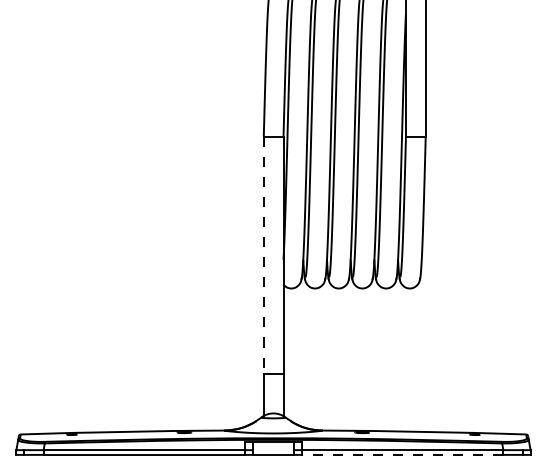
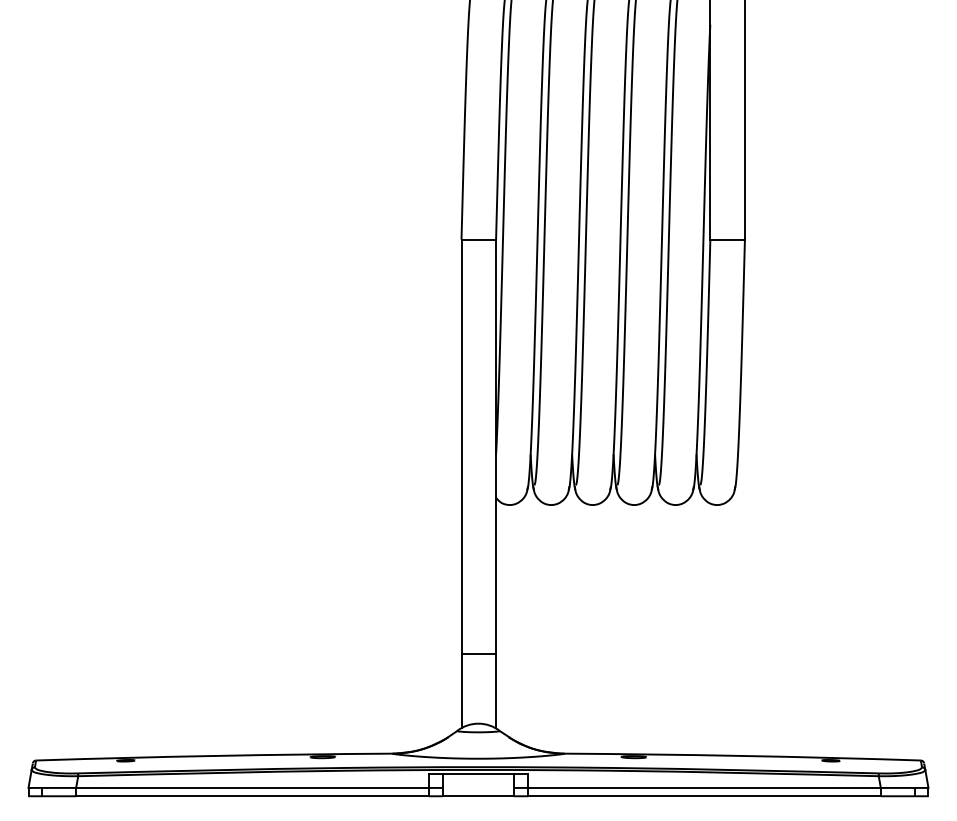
line: (263, 255) -> (460, 447), dashed -> solid
line: (402, 454) -> (704, 795), dashed -> solid

